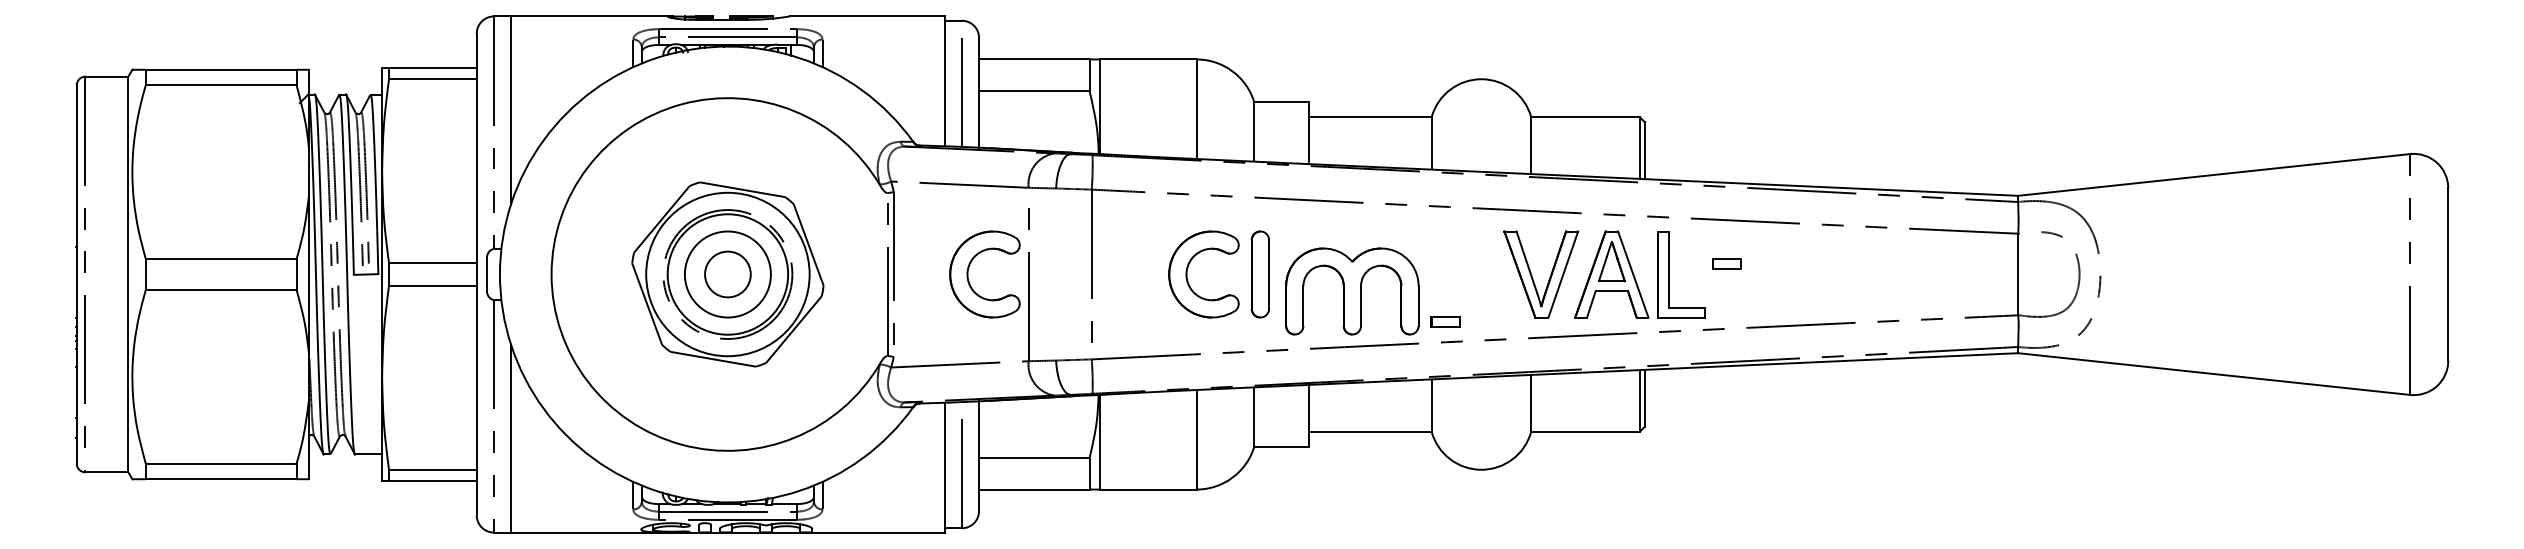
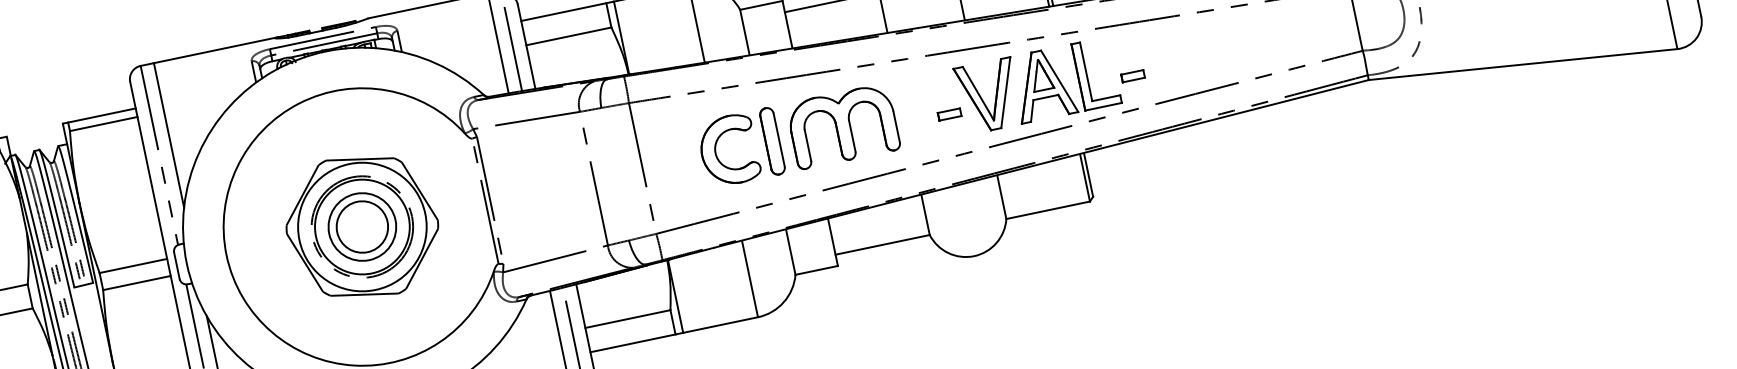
part: (1726, 263) -> (1132, 75), moved
circle: (727, 274) -> (362, 227), size x1.43
part: (968, 274) -> (547, 188), removed
part: (1352, 291) -> (843, 126), moved
part: (1445, 321) -> (949, 114), moved

